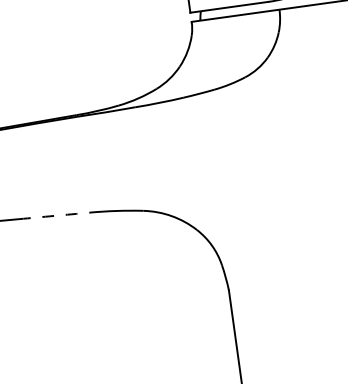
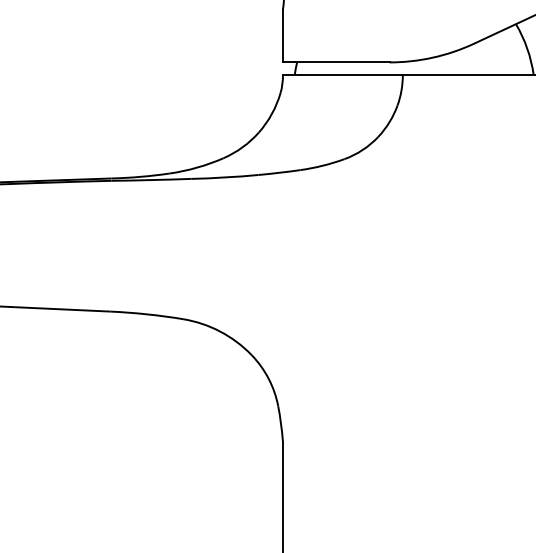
arc: (54, 216) -> (62, 309), dashed -> solid

